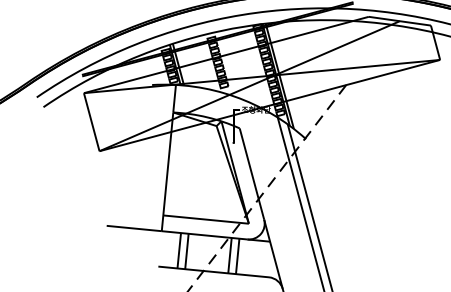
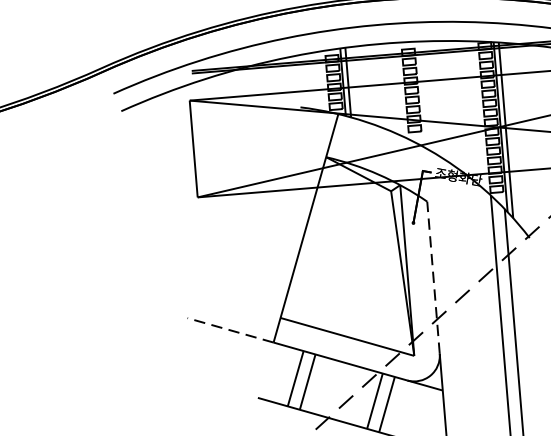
line: (251, 173) -> (432, 276), solid -> dashed
line: (134, 228) -> (230, 330), solid -> dashed

